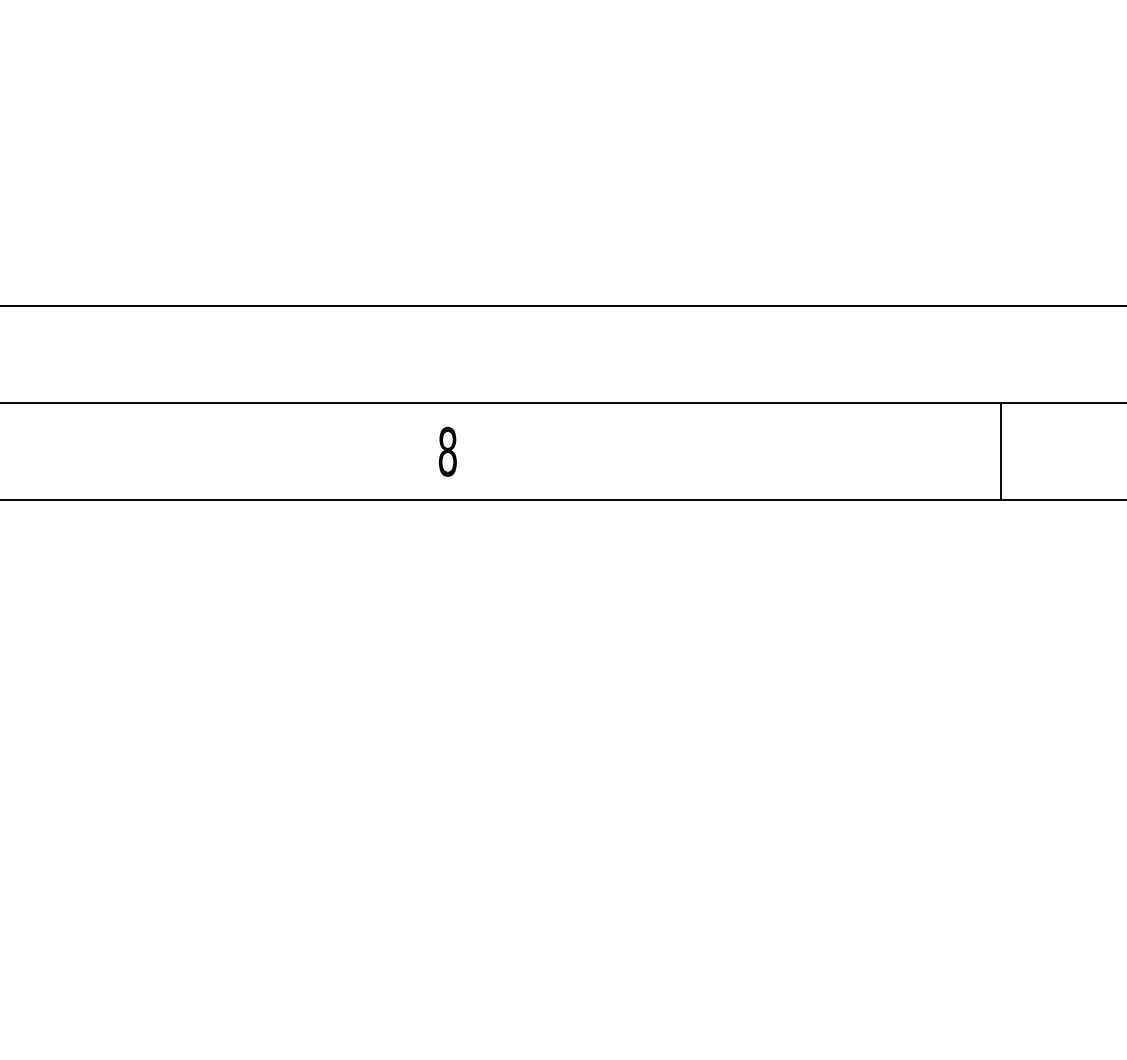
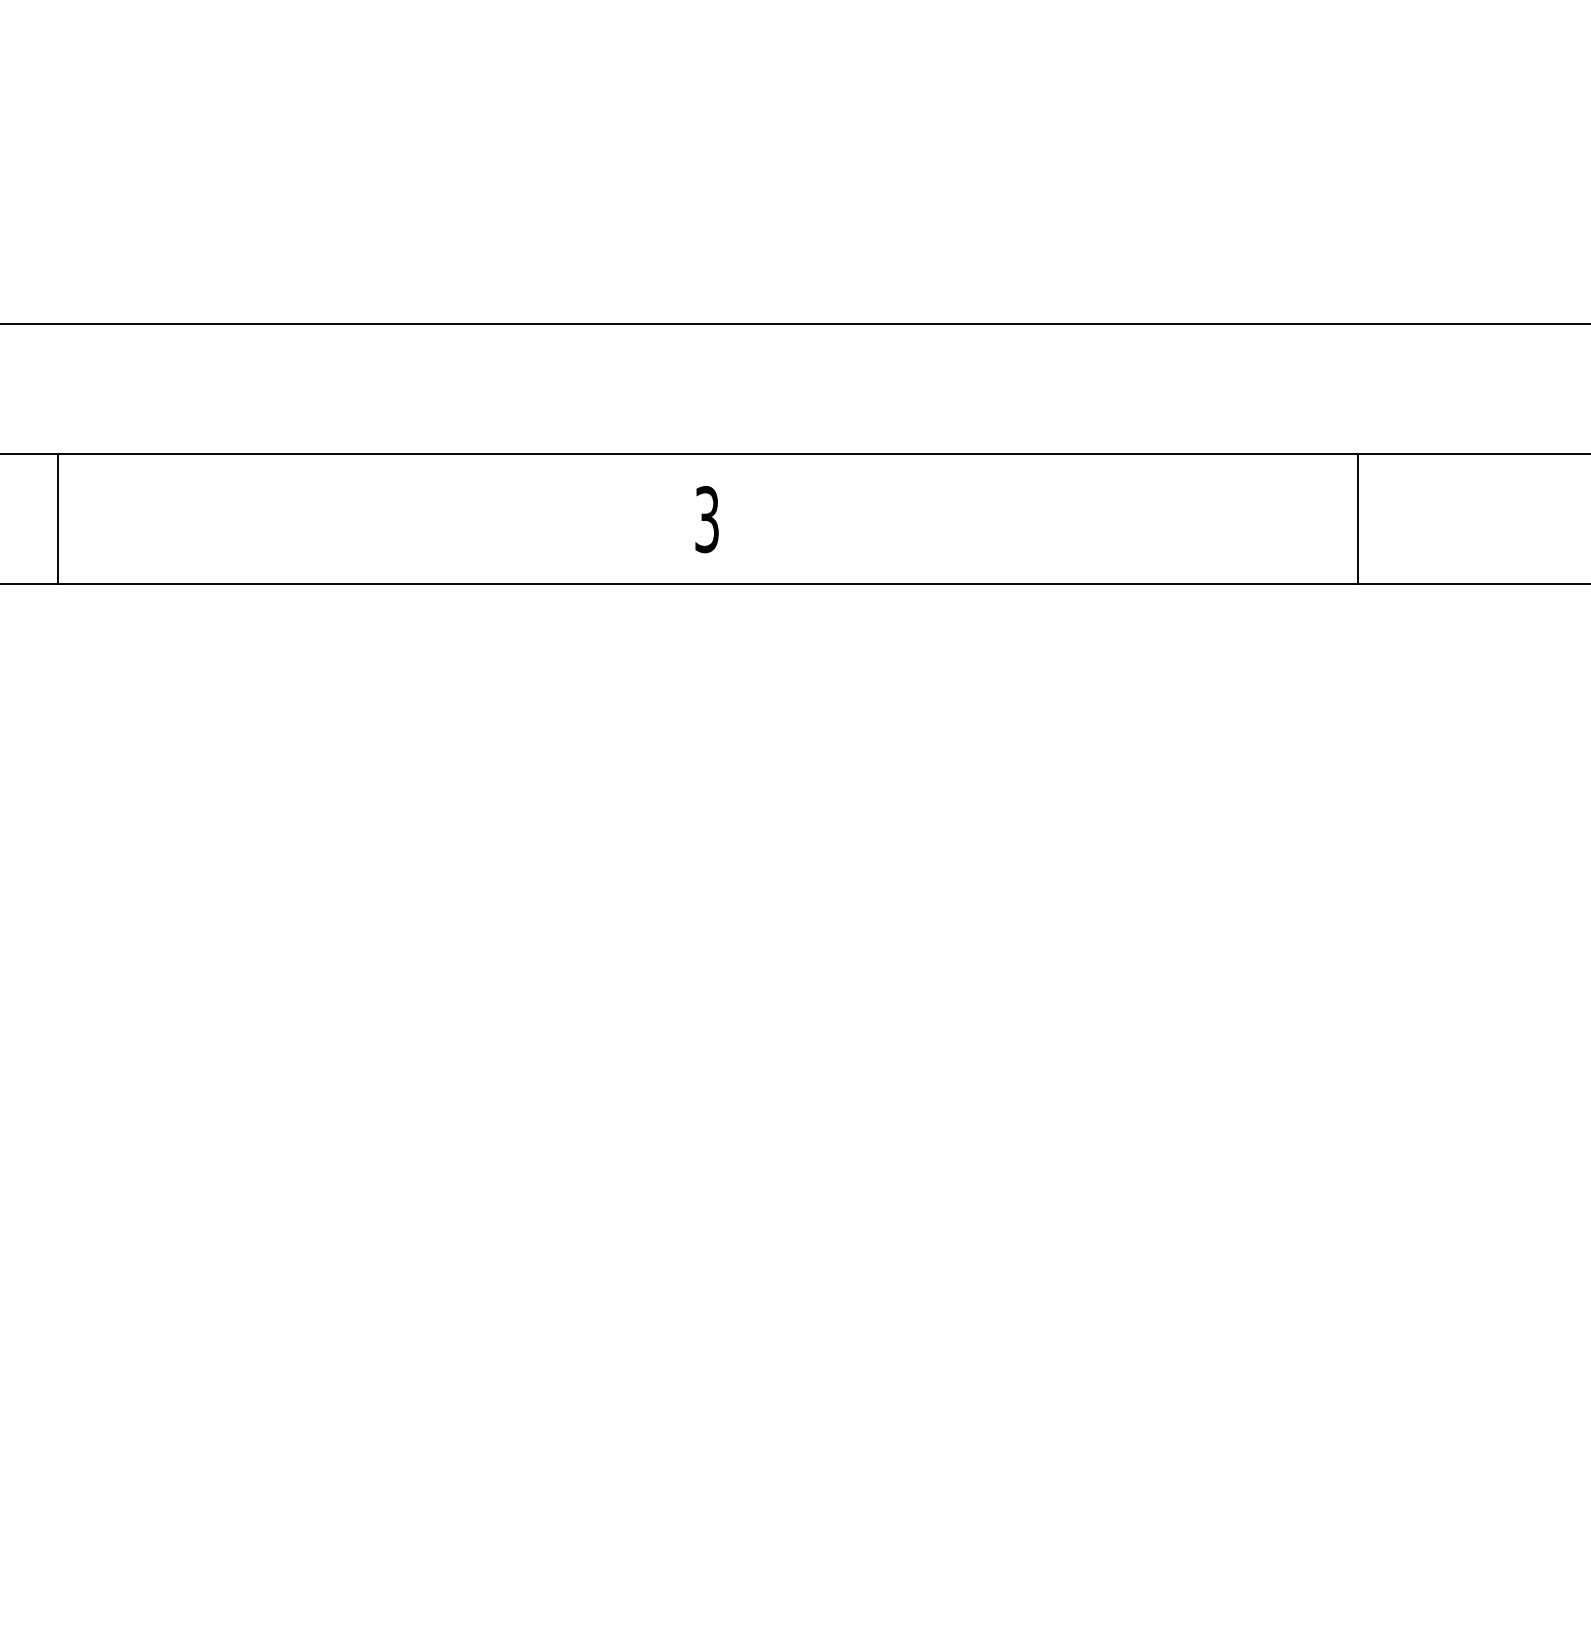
text: (448, 451) -> (707, 519), 8 -> 3
line: (1001, 451) -> (1357, 519), moved

